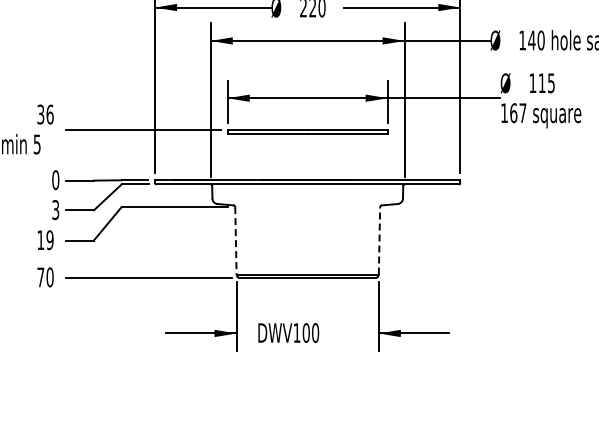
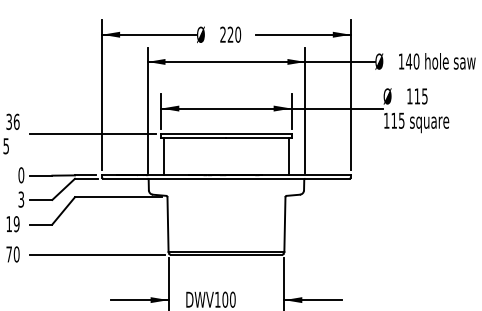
text: (518, 113) -> (398, 121), 167 -> 115
line: (231, 157) -> (164, 156), added
line: (384, 157) -> (288, 156), added
line: (235, 240) -> (167, 224), dashed -> solid
line: (379, 240) -> (284, 224), dashed -> solid

